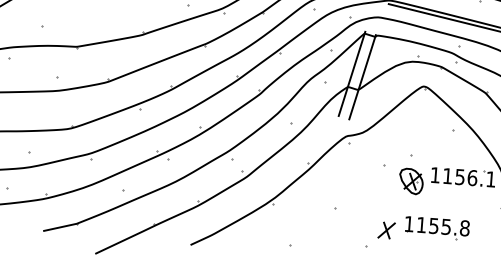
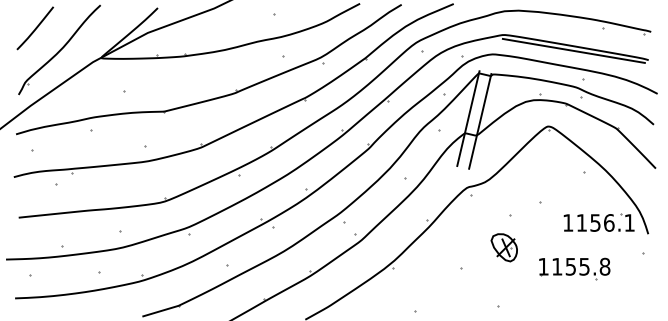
part: (410, 181) -> (503, 247), moved
part: (437, 227) -> (574, 268), moved
part: (386, 230) -> (519, 287), removed

